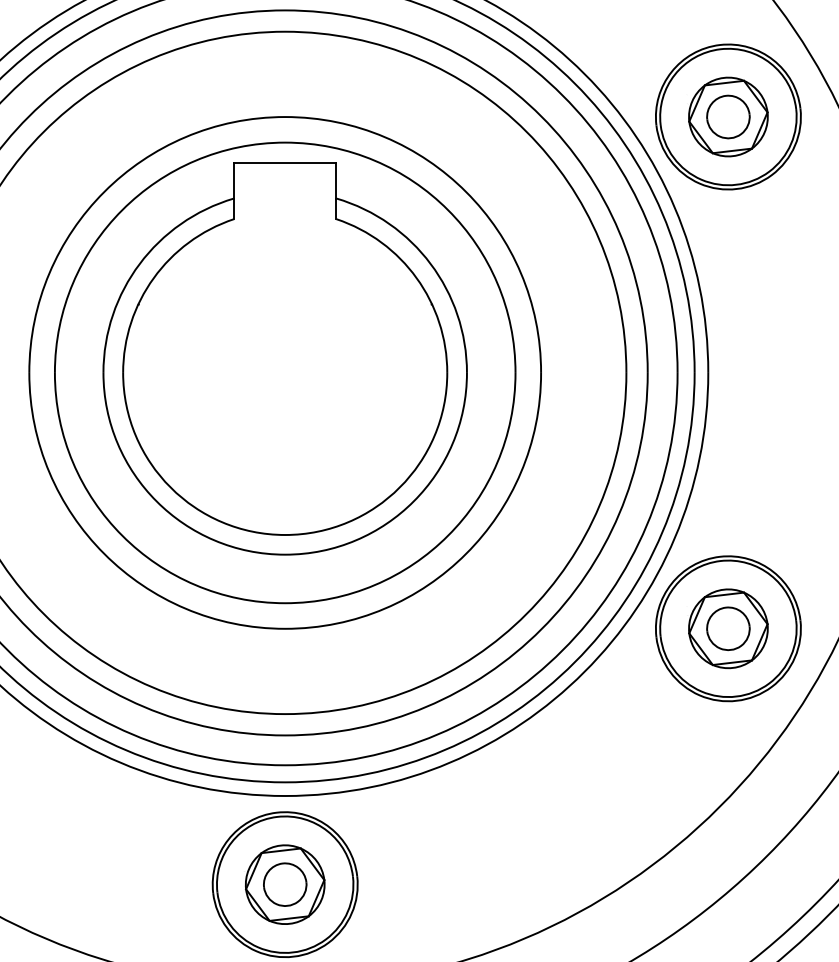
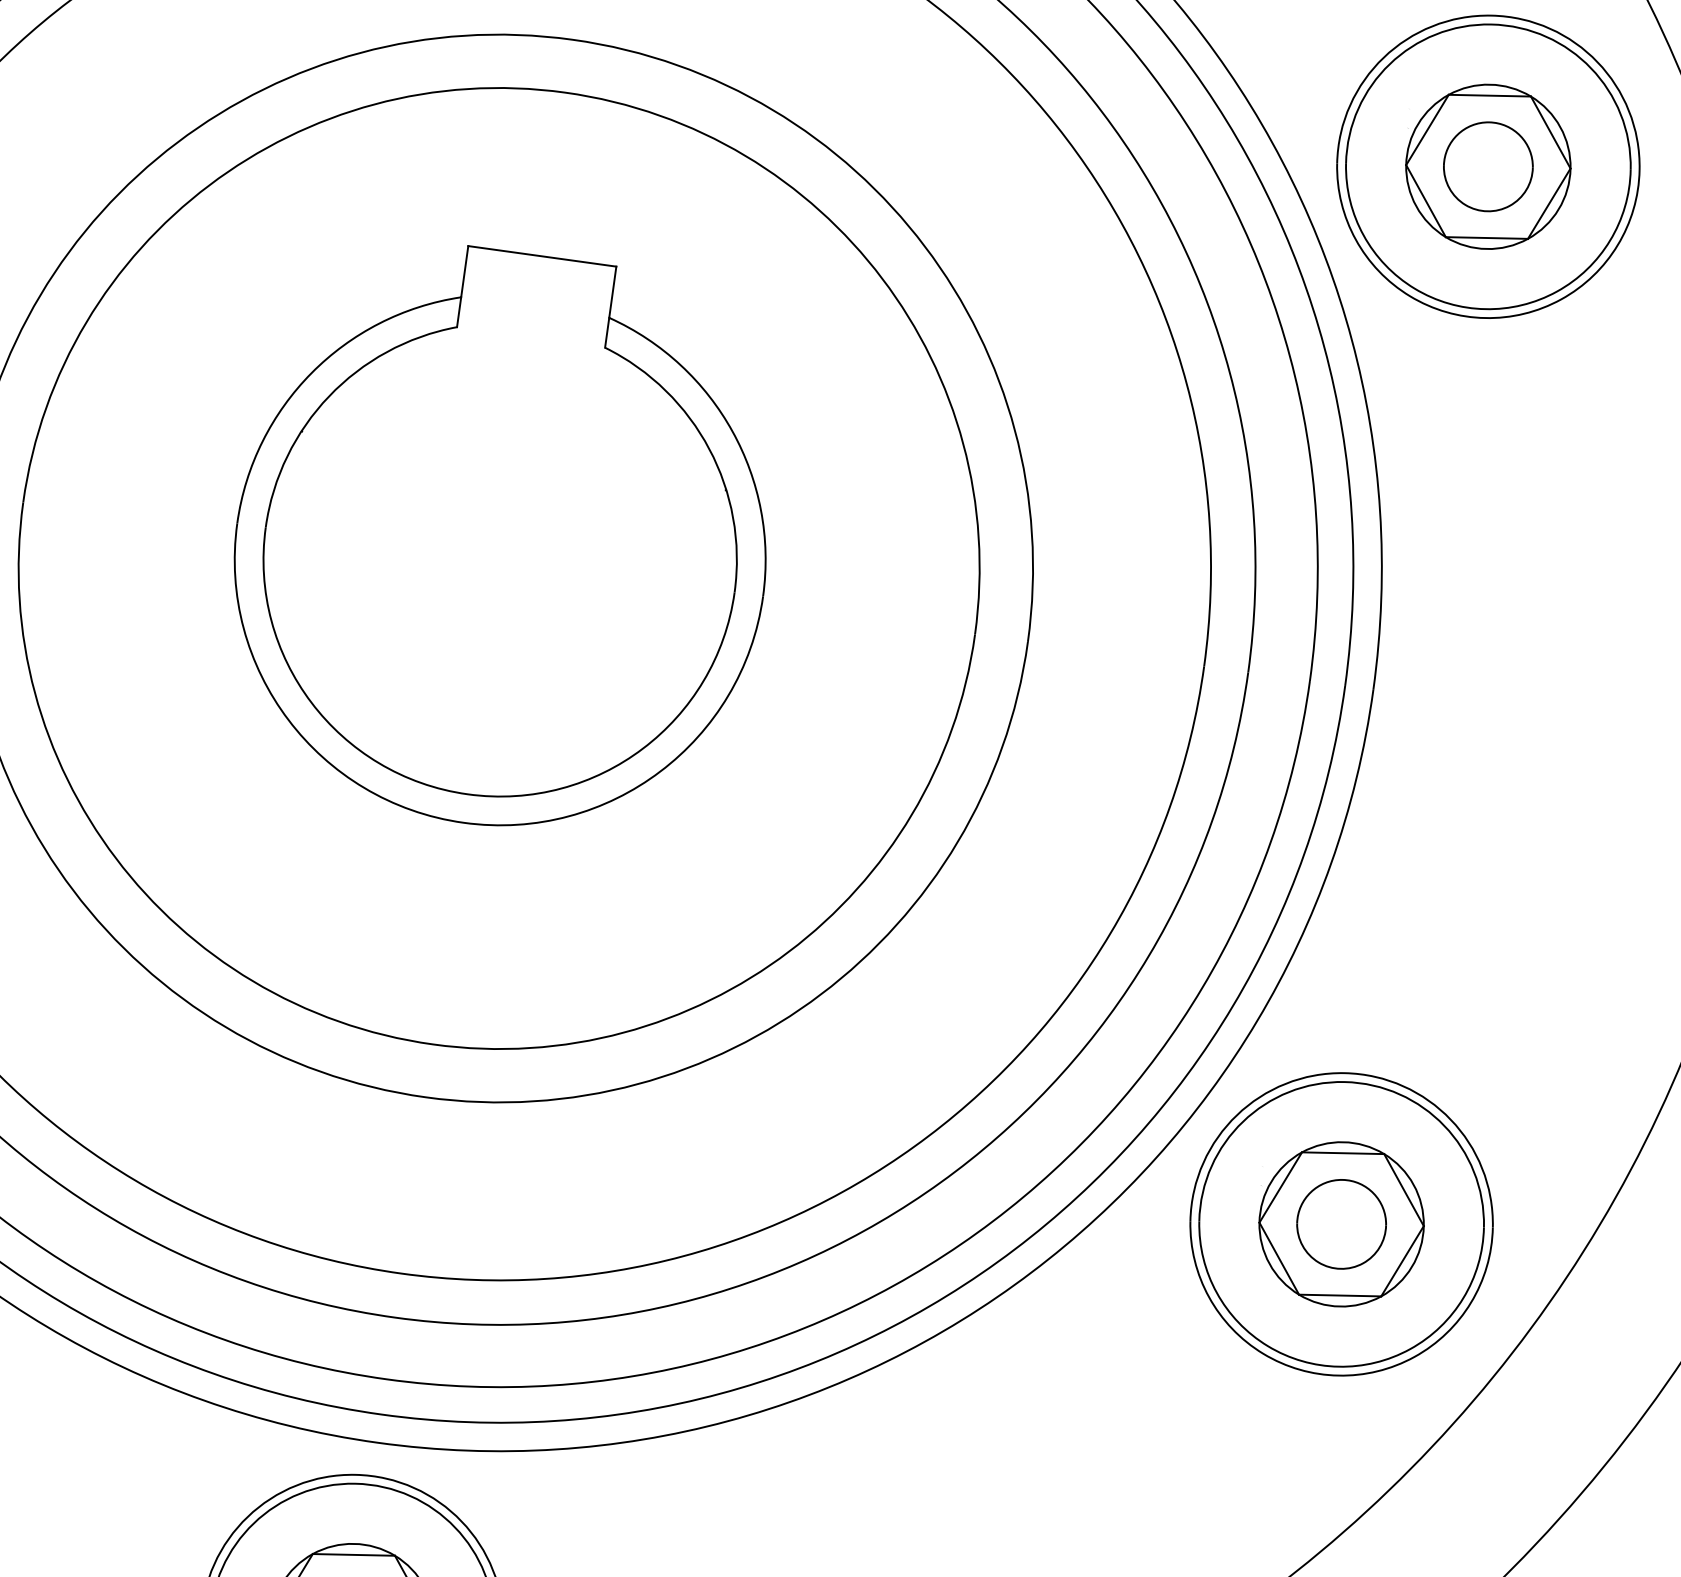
part: (284, 358) -> (501, 538), size x0.7

